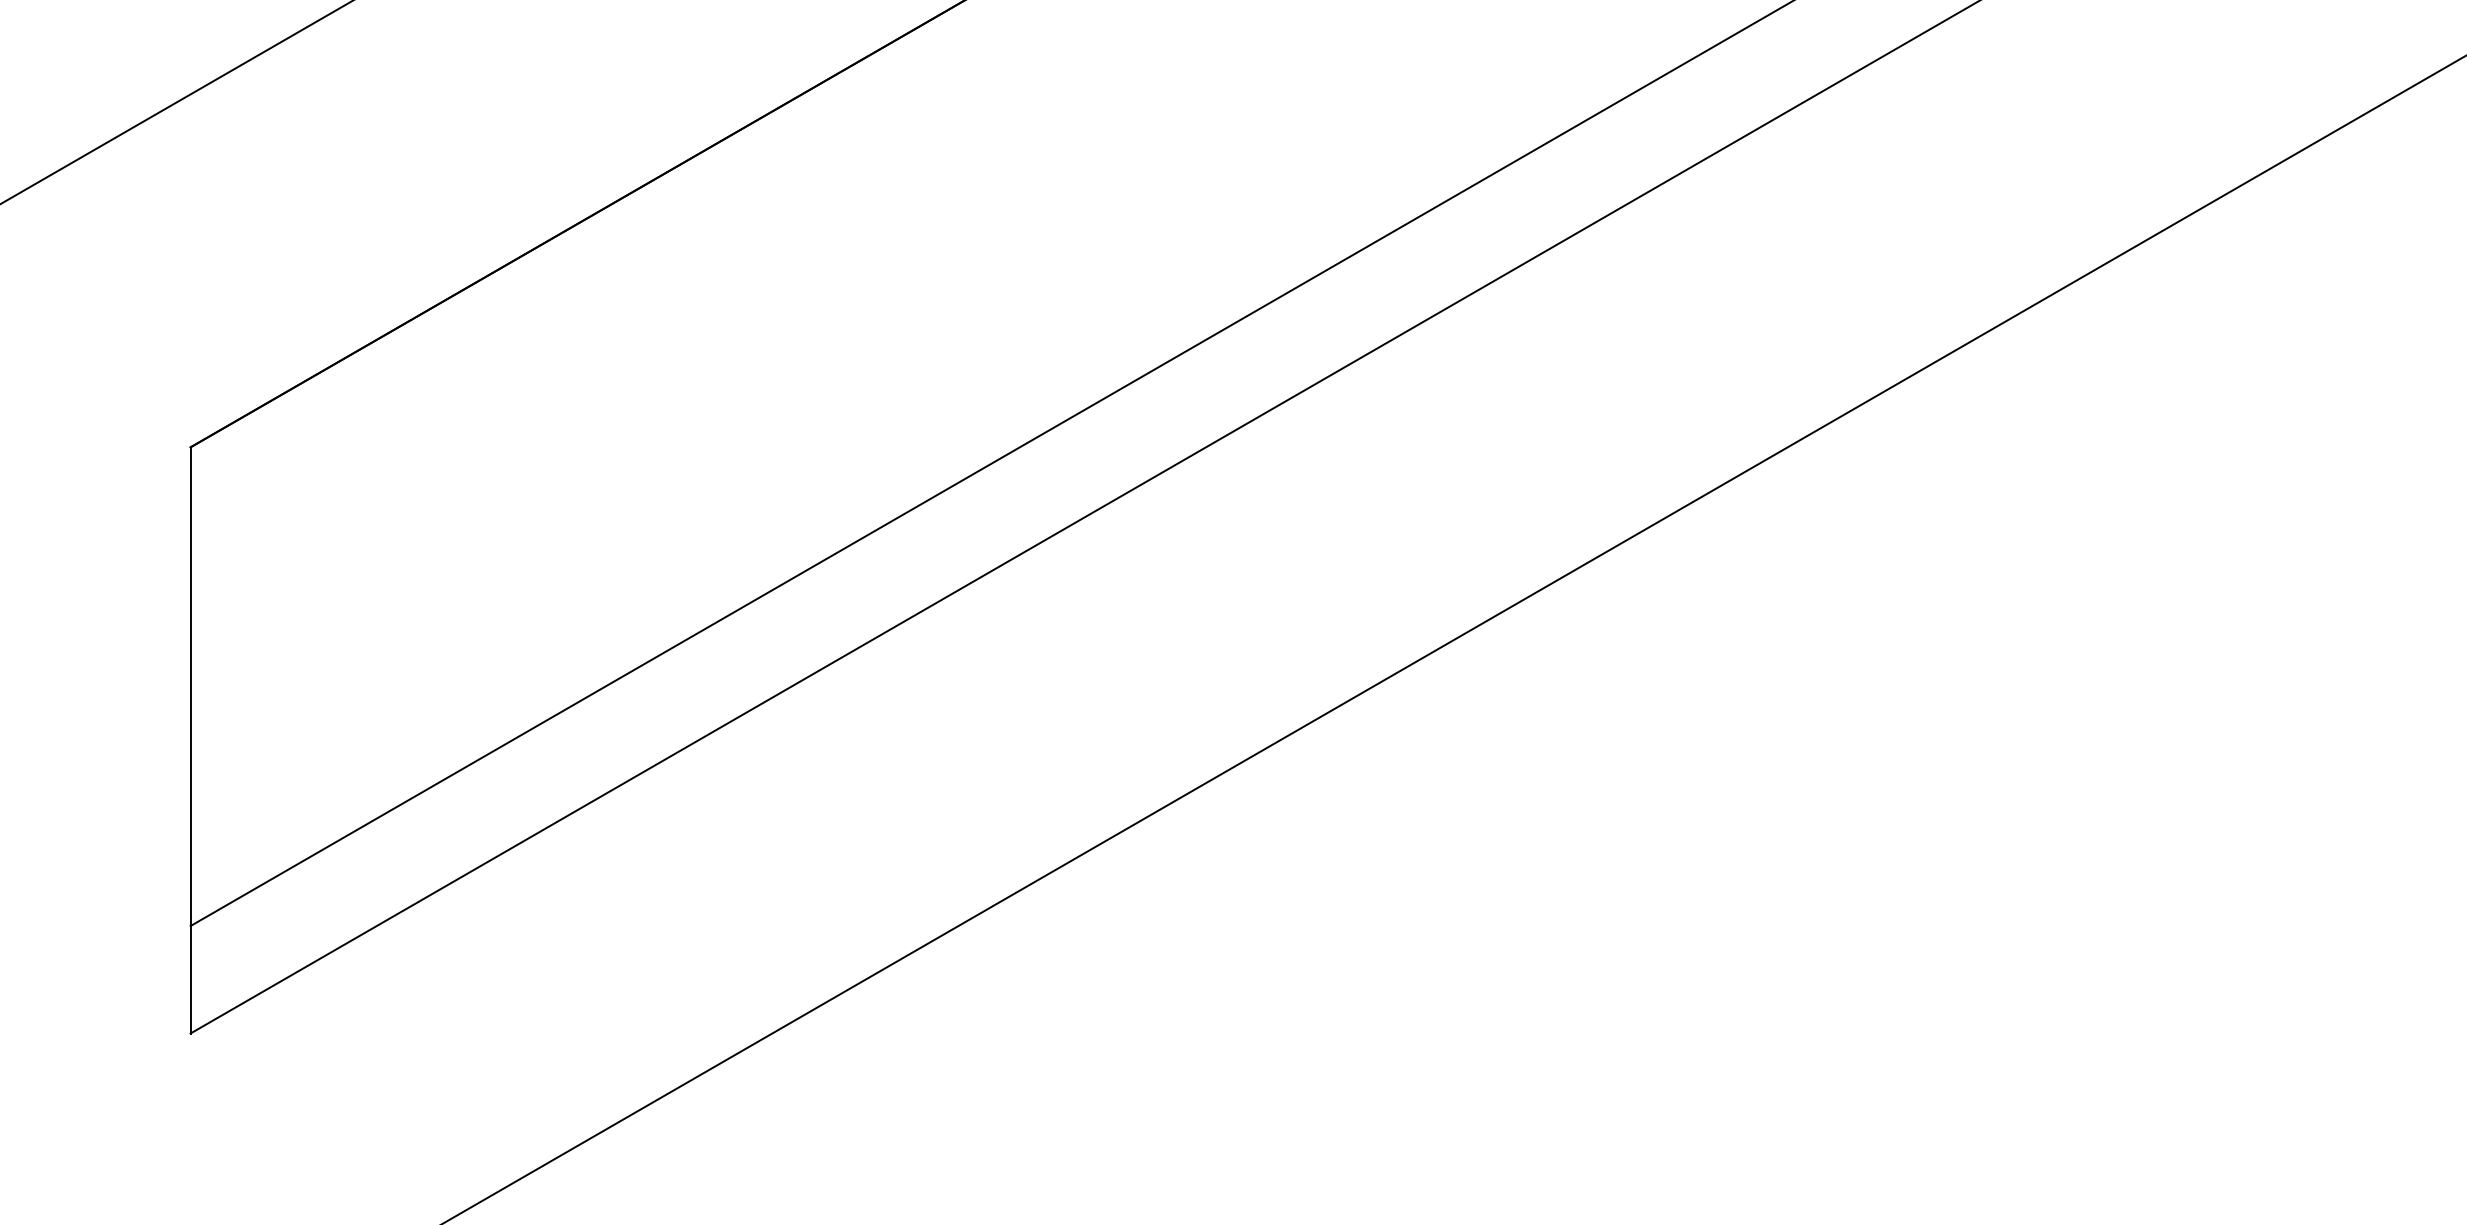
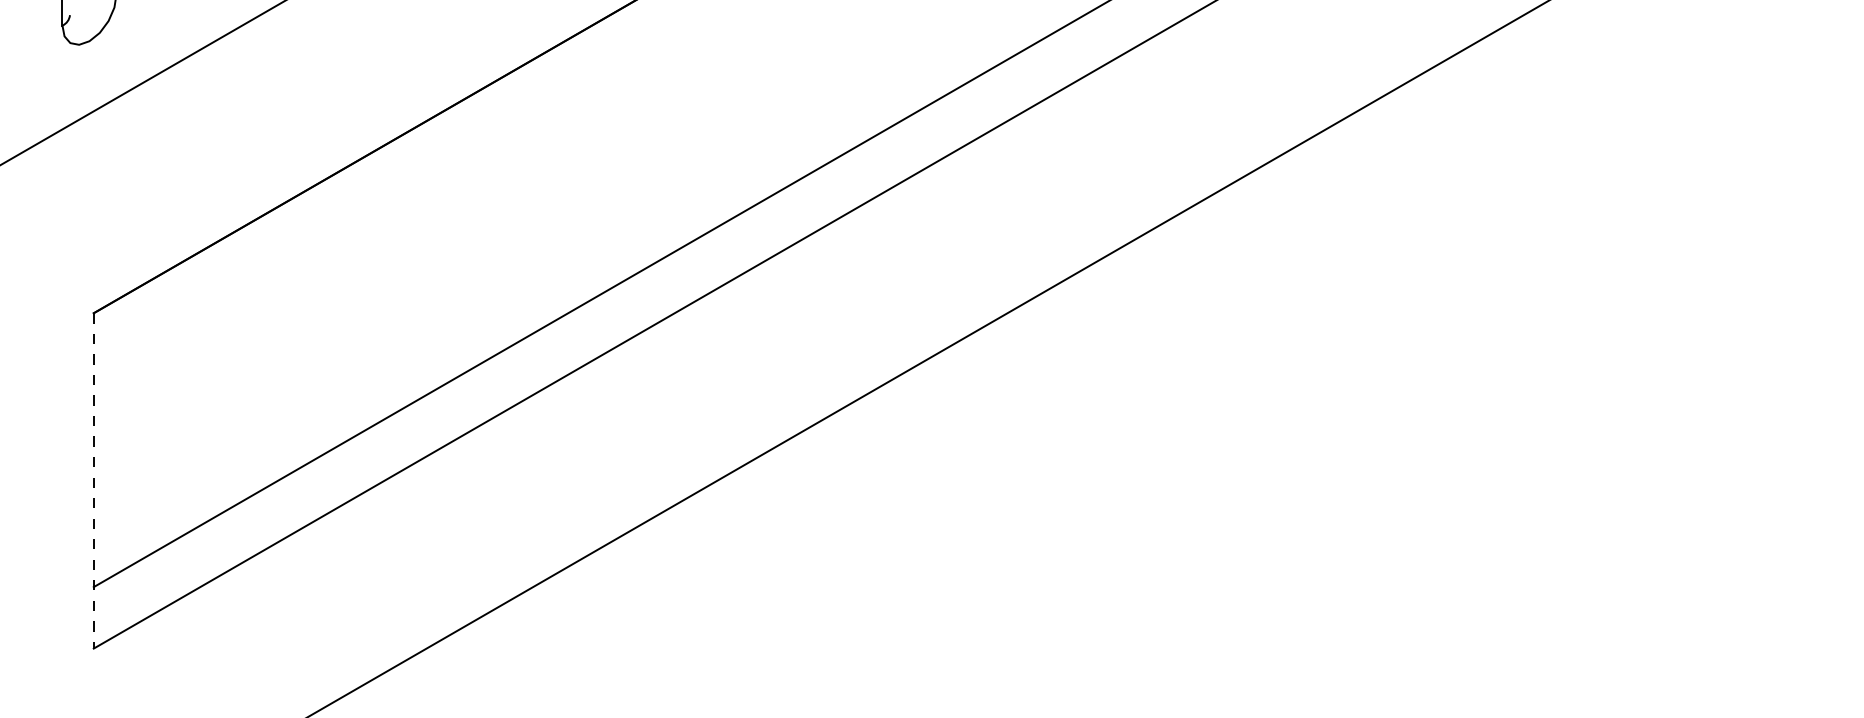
line: (190, 739) -> (93, 480), solid -> dashed

